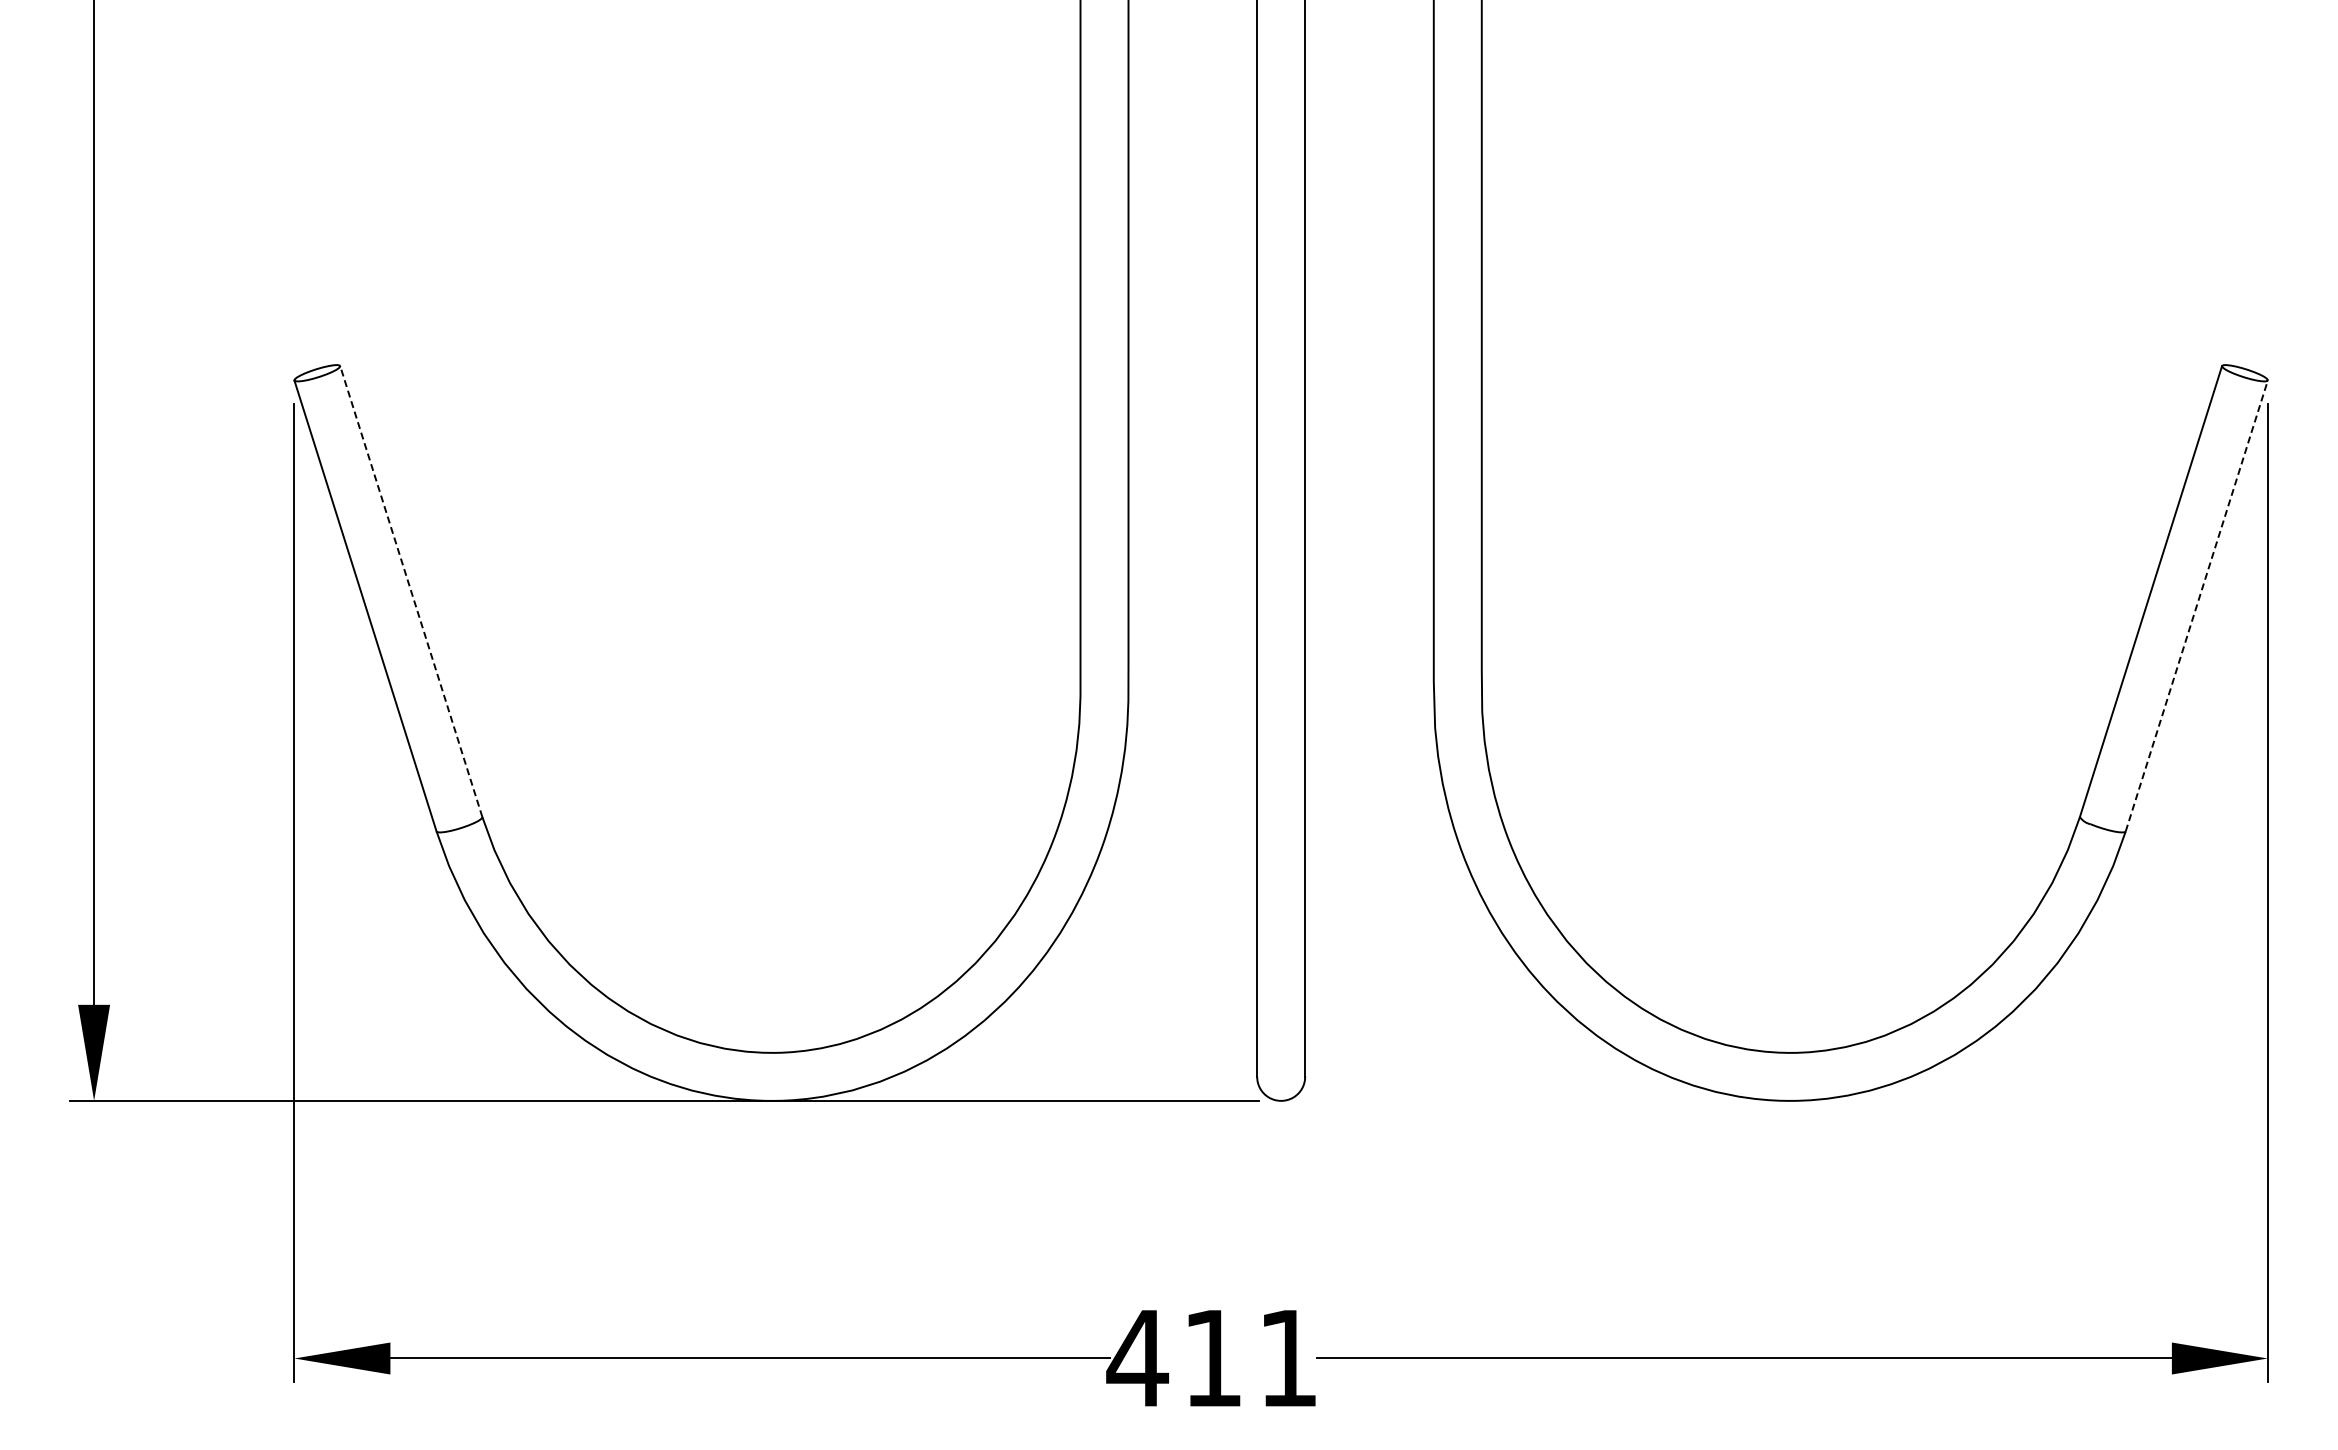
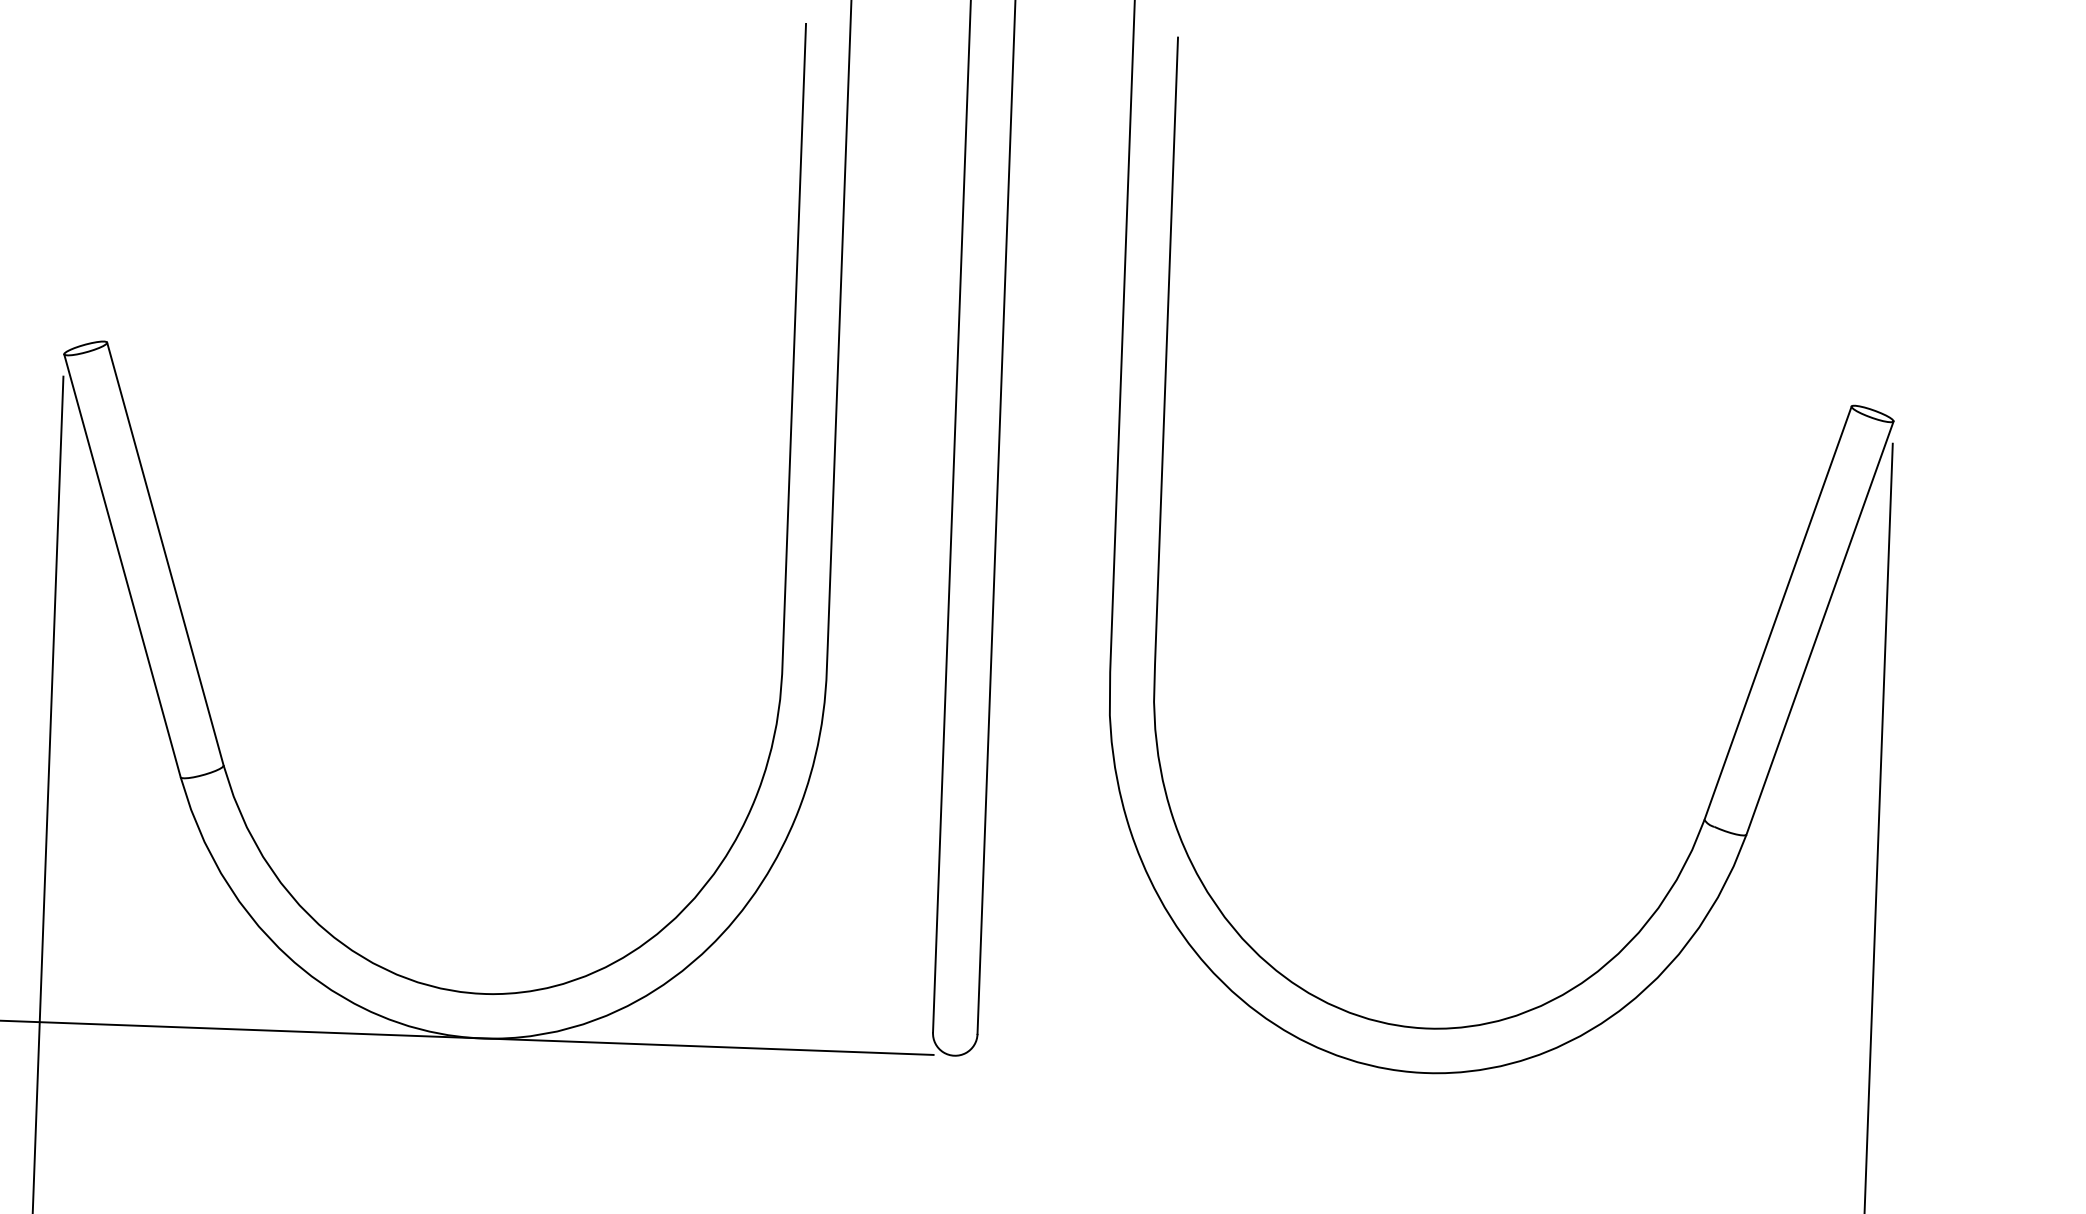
line: (411, 591) -> (165, 553), dashed -> solid
line: (2196, 605) -> (1819, 627), dashed -> solid

